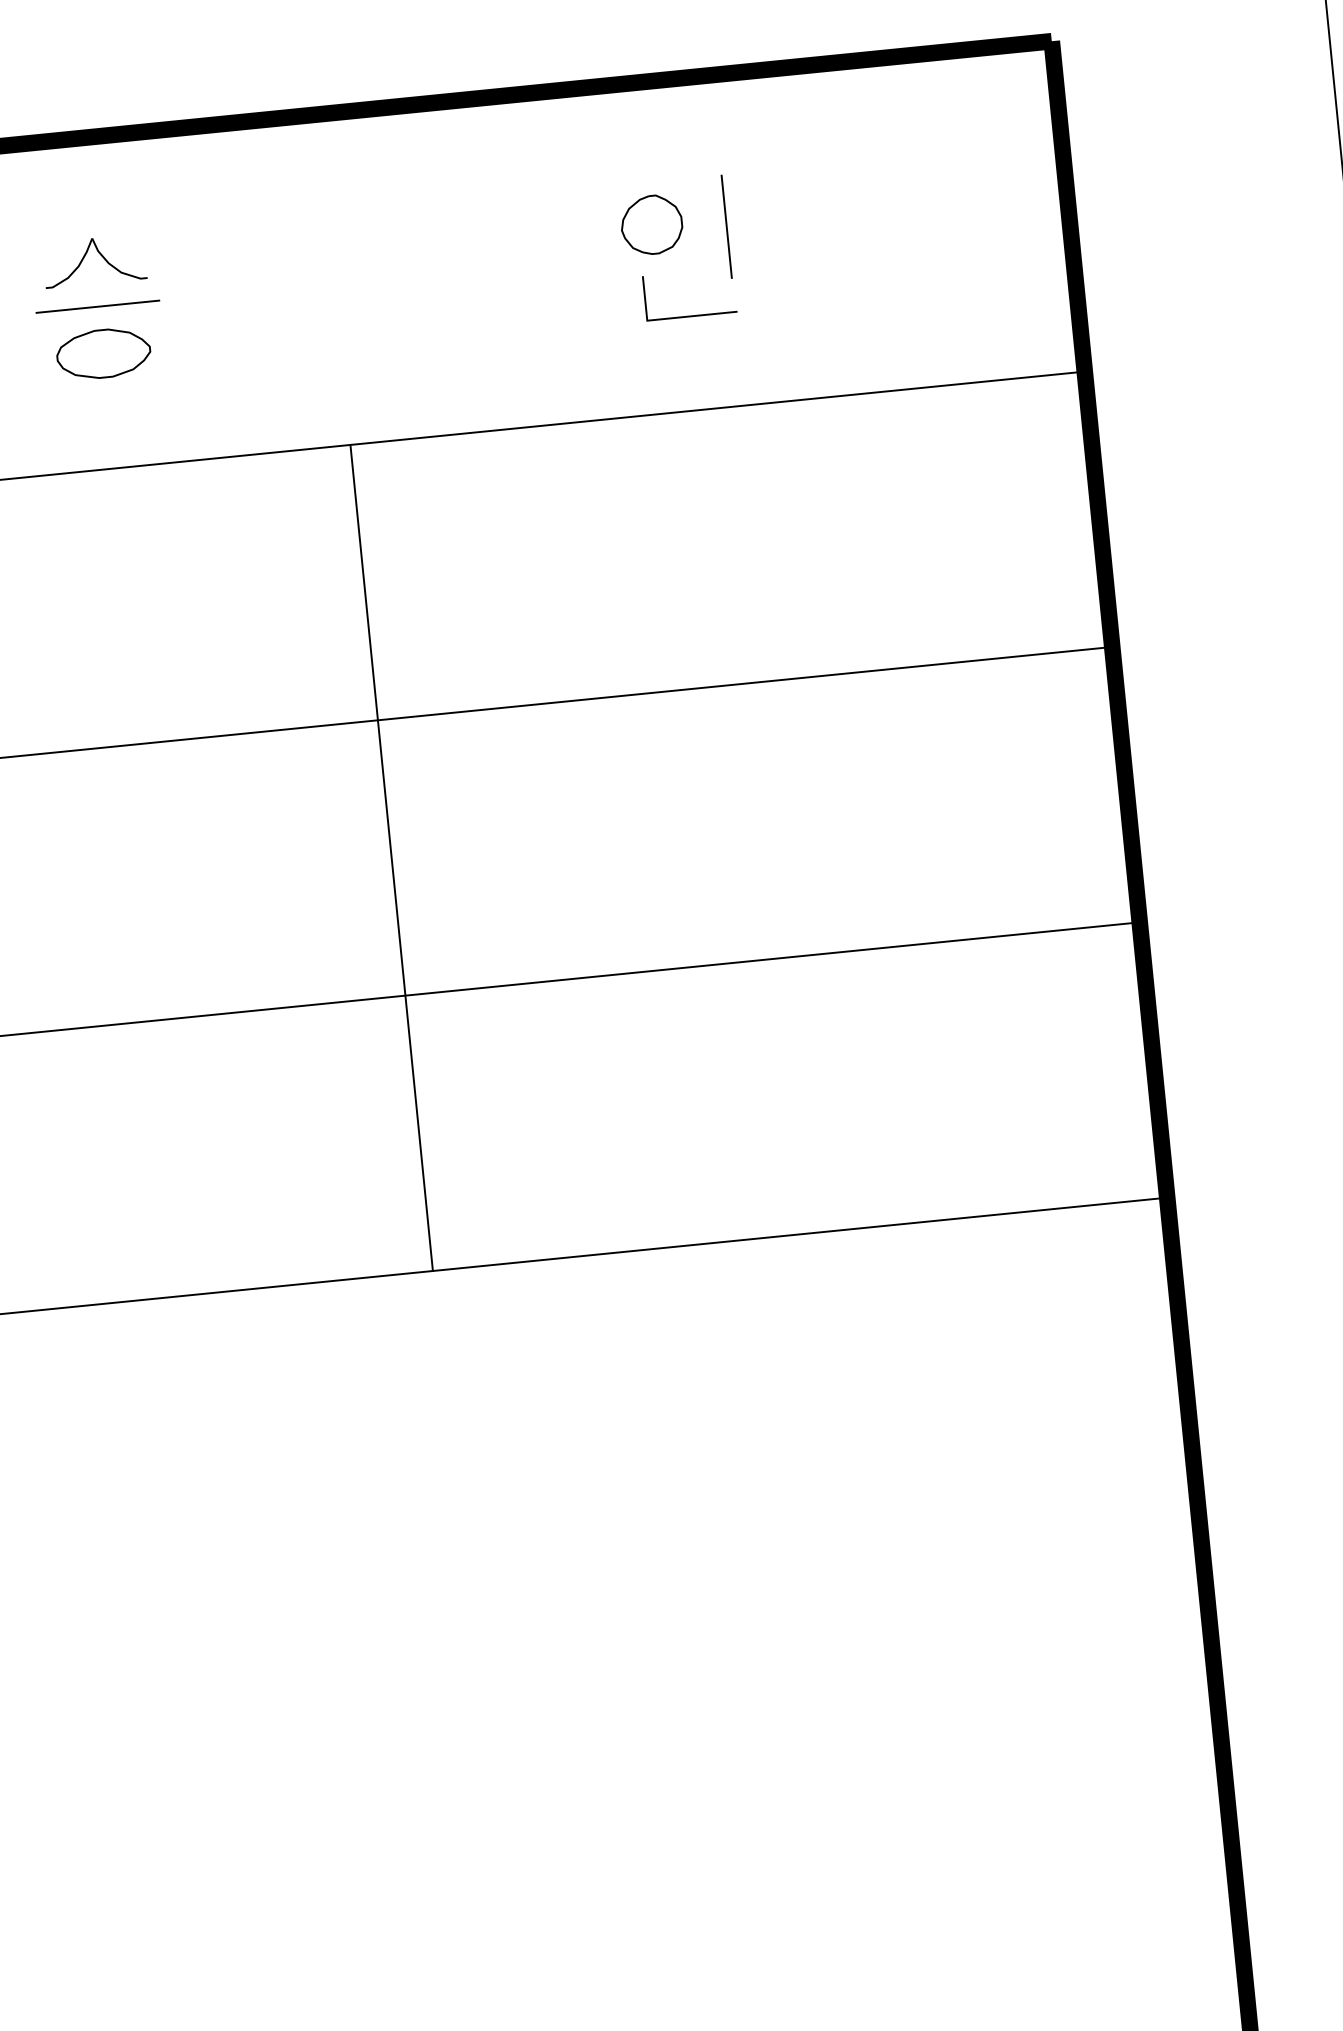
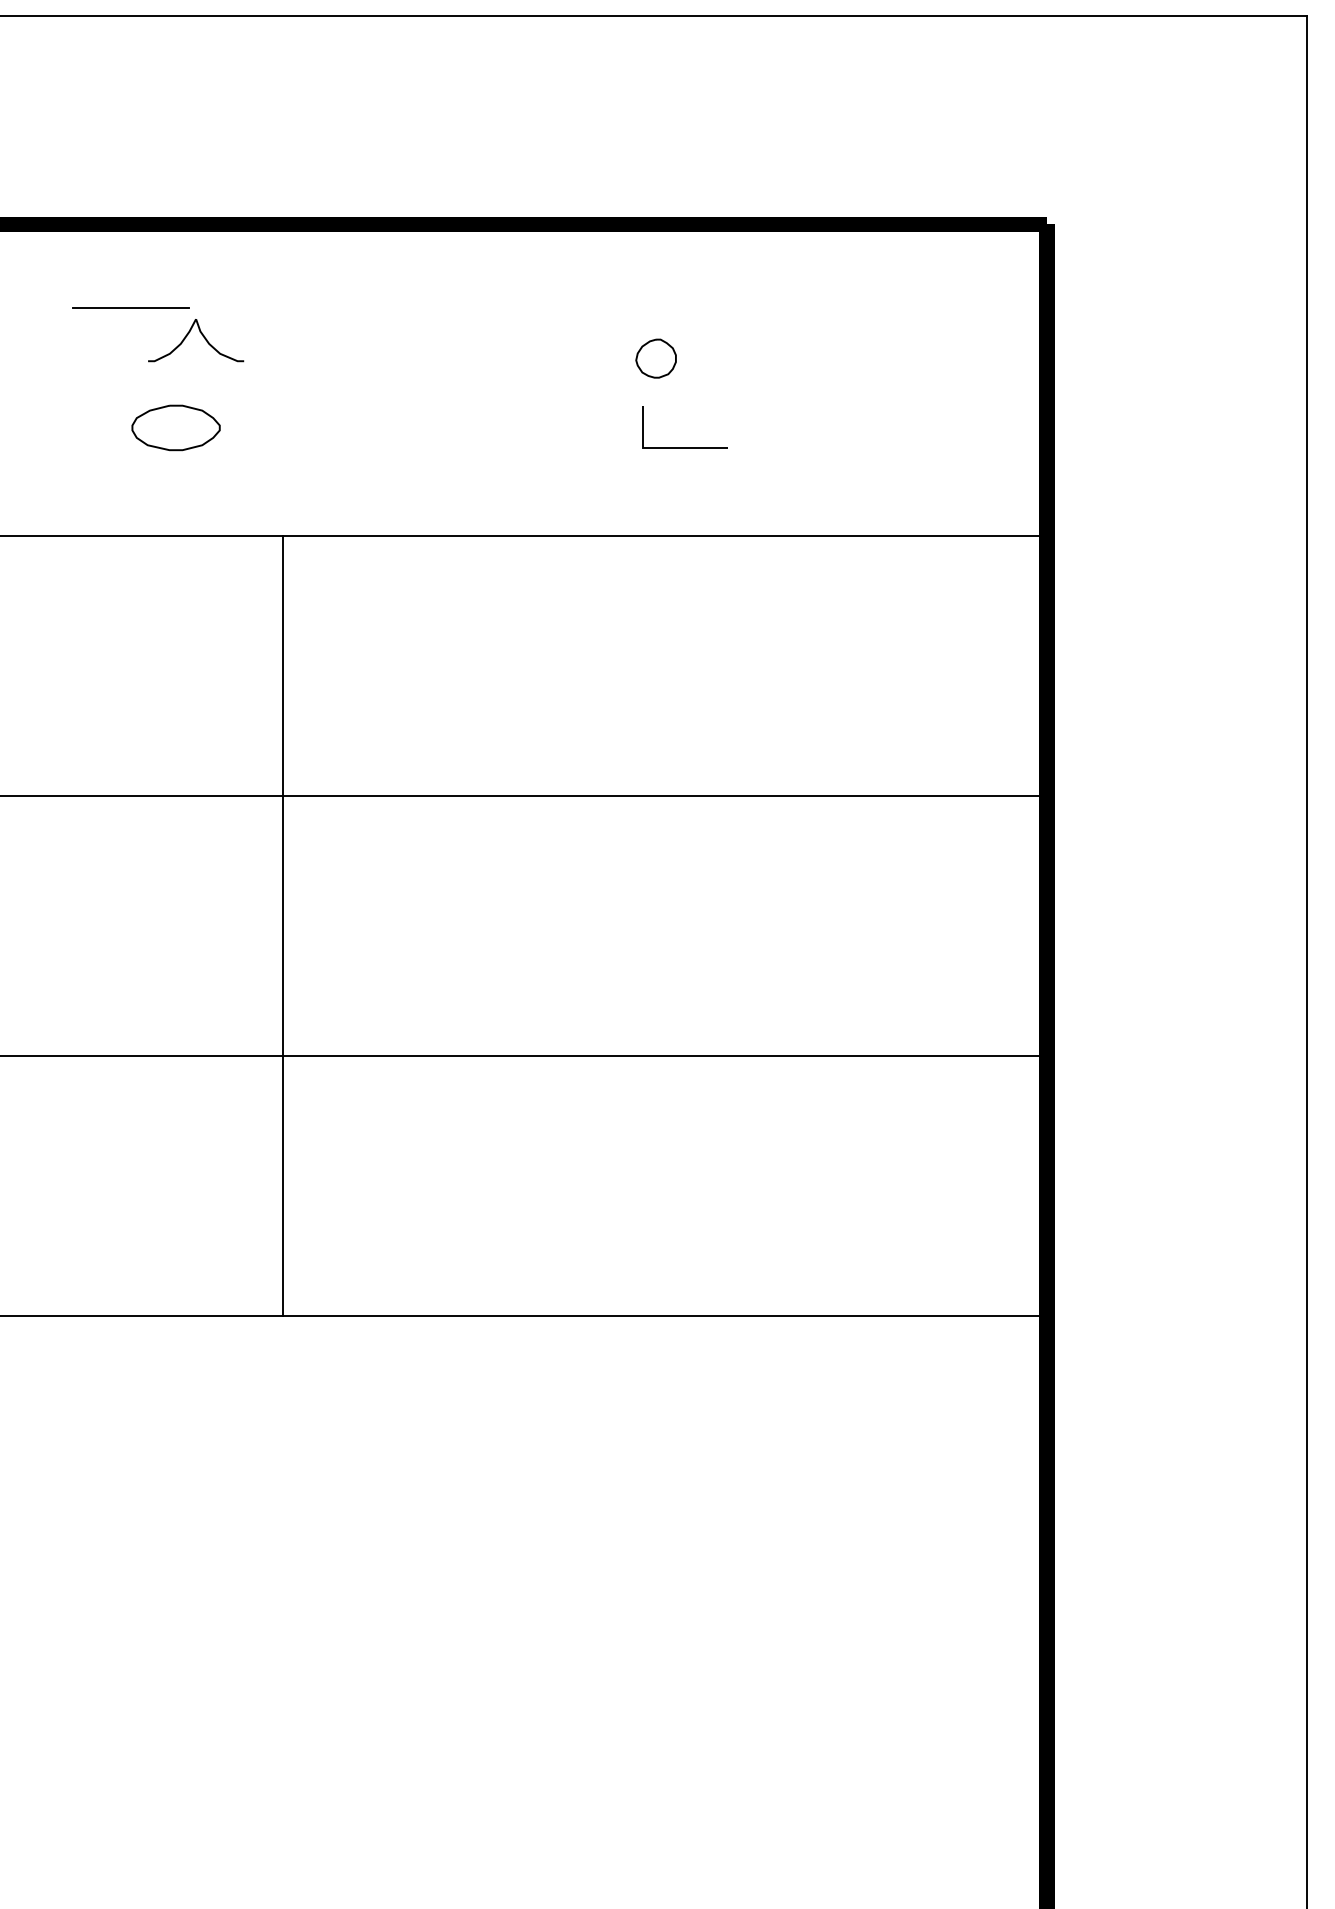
part: (651, 224) -> (655, 358), size x0.7
line: (727, 226) -> (726, 367), removed
part: (100, 256) -> (202, 336), moved
line: (97, 305) -> (130, 307), moved
part: (103, 353) -> (175, 427), moved
line: (392, 857) -> (283, 925), moved

